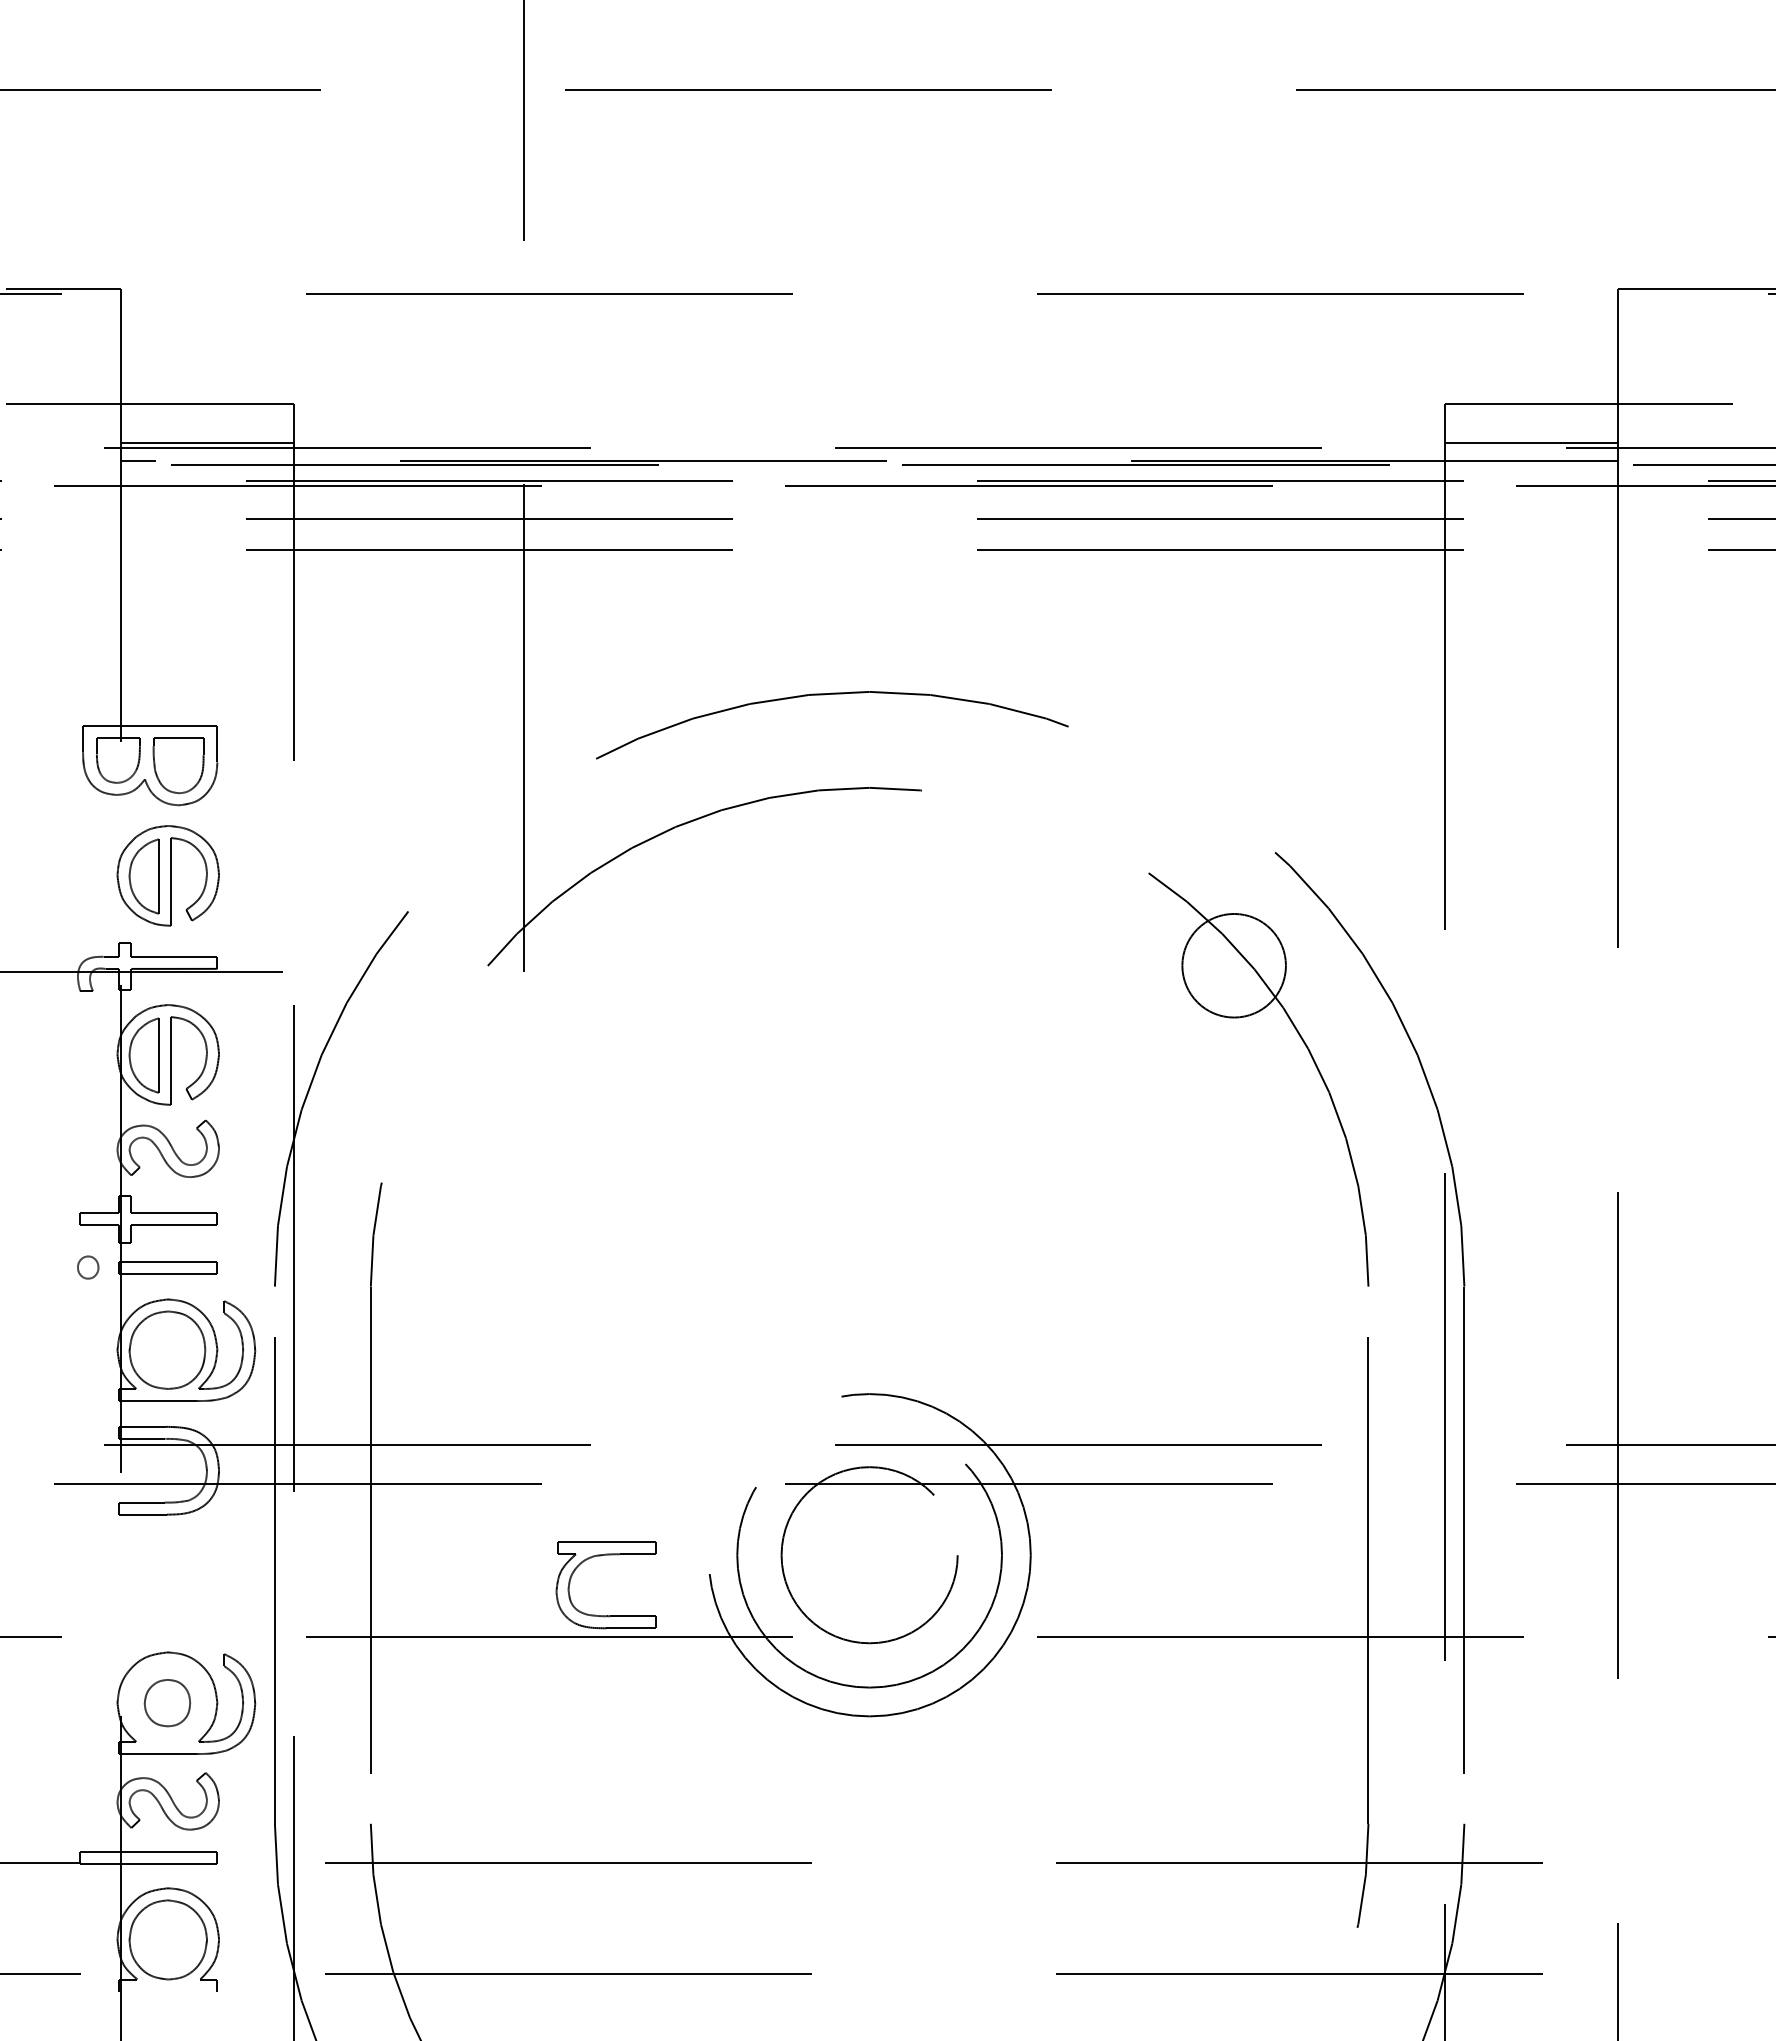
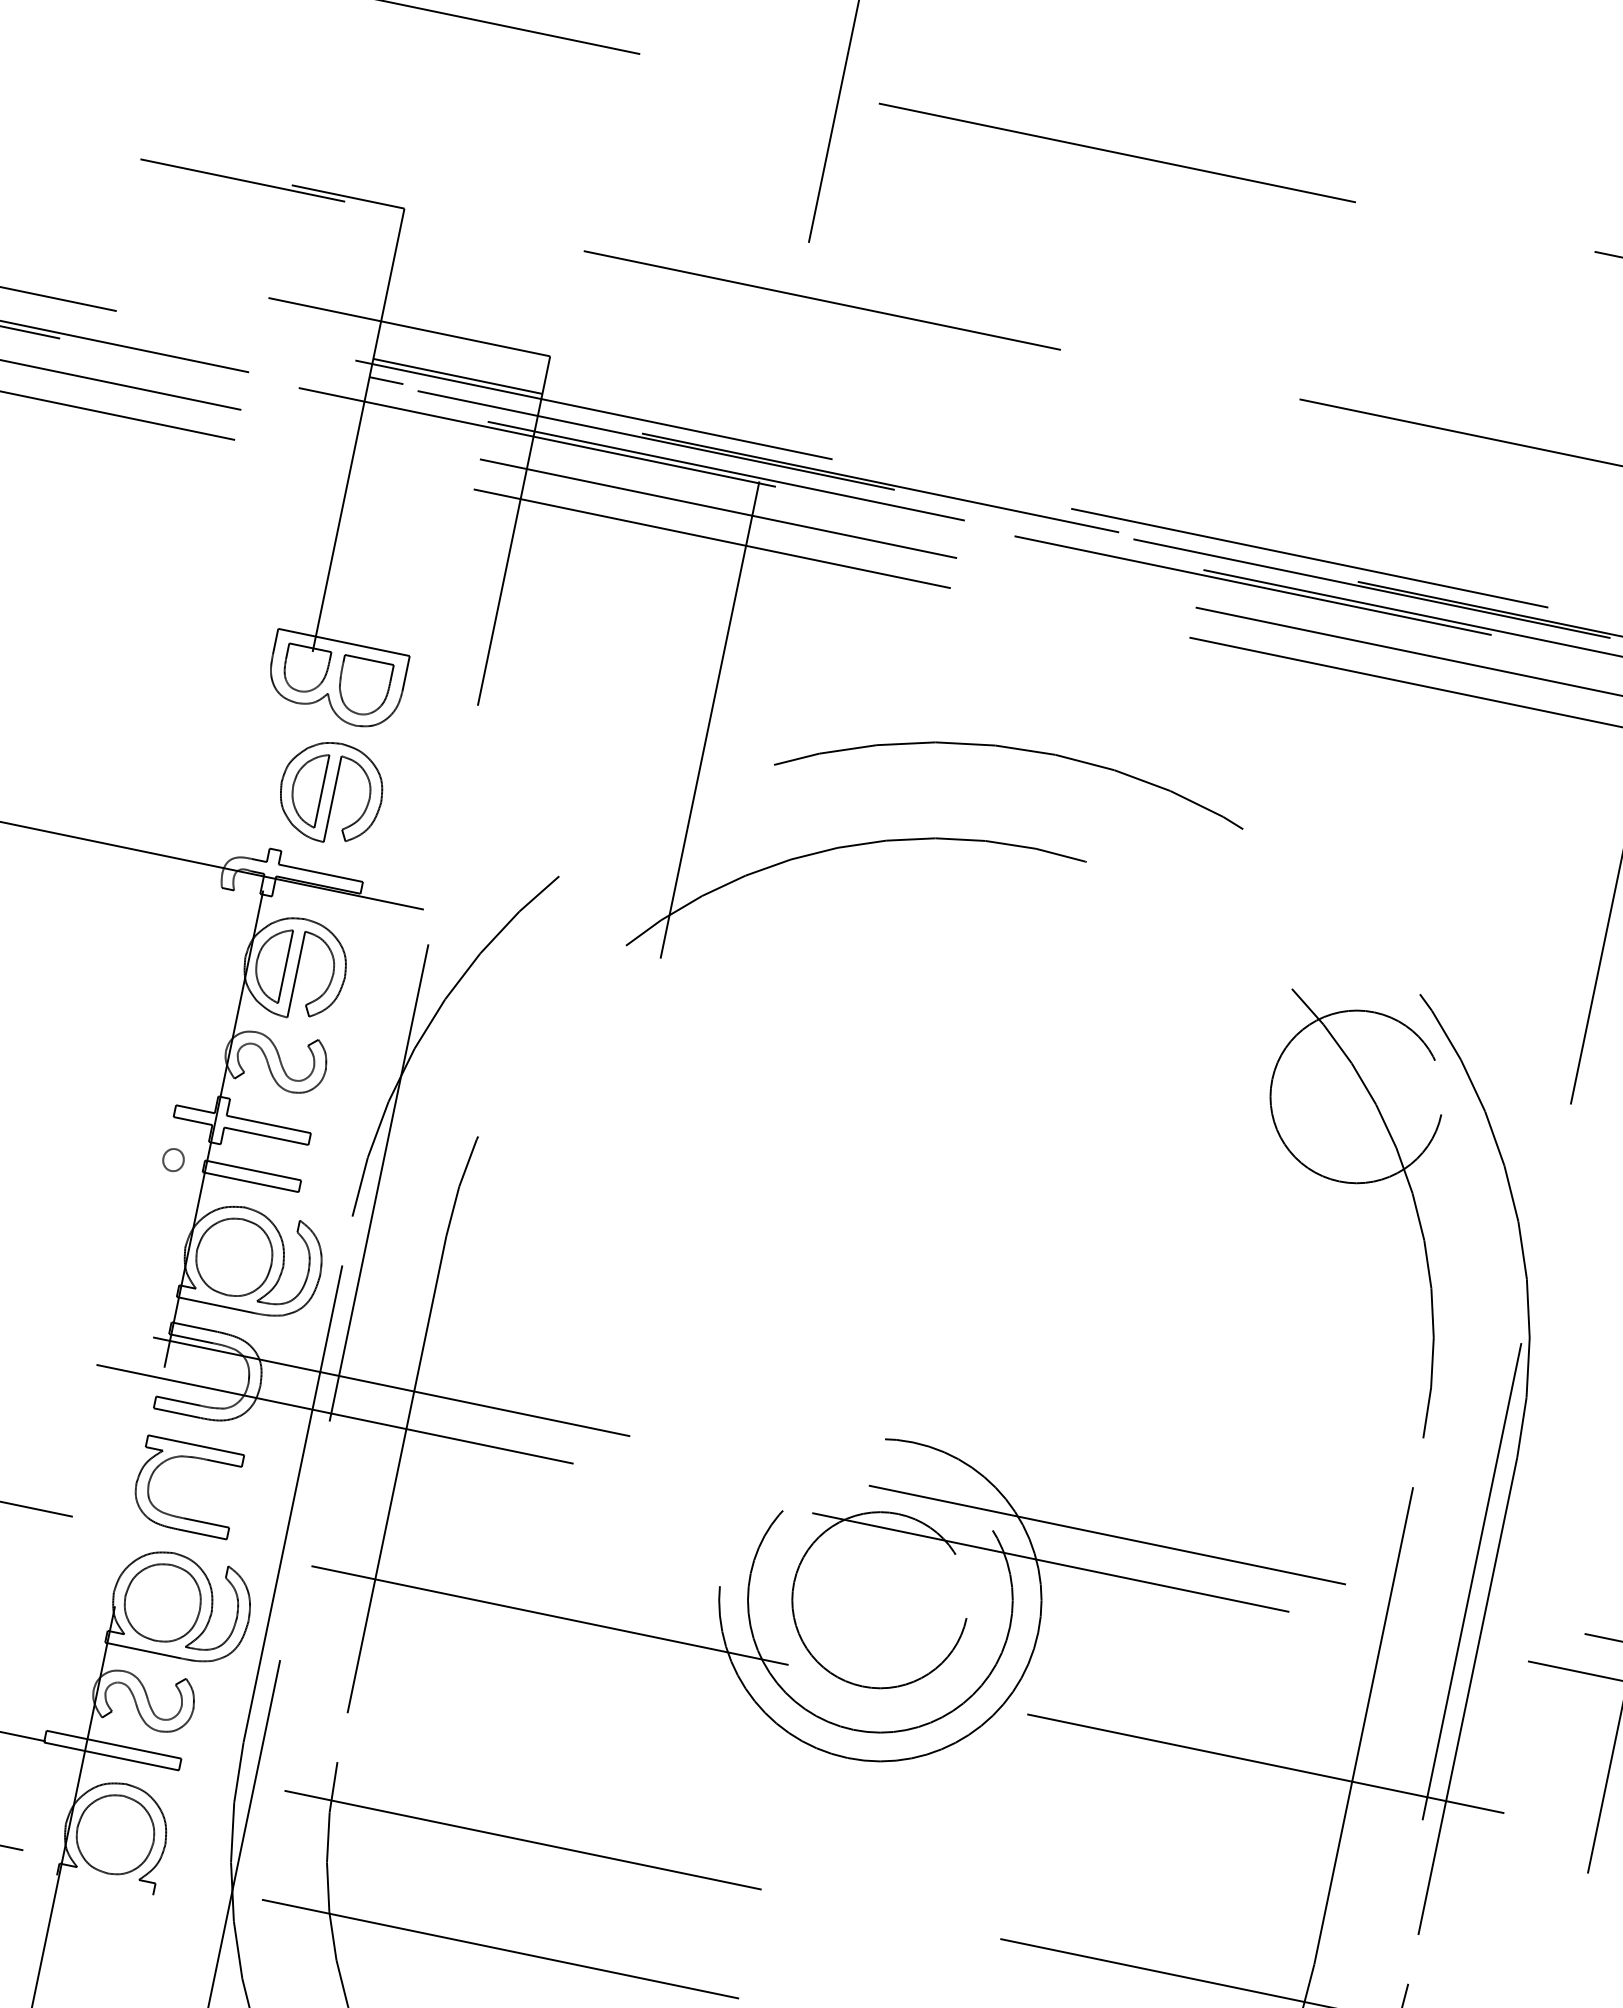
circle: (1233, 965) -> (1356, 1096), size x1.67
part: (601, 1556) -> (187, 1458), moved
part: (167, 1702) -> (162, 1602), size x1.67

